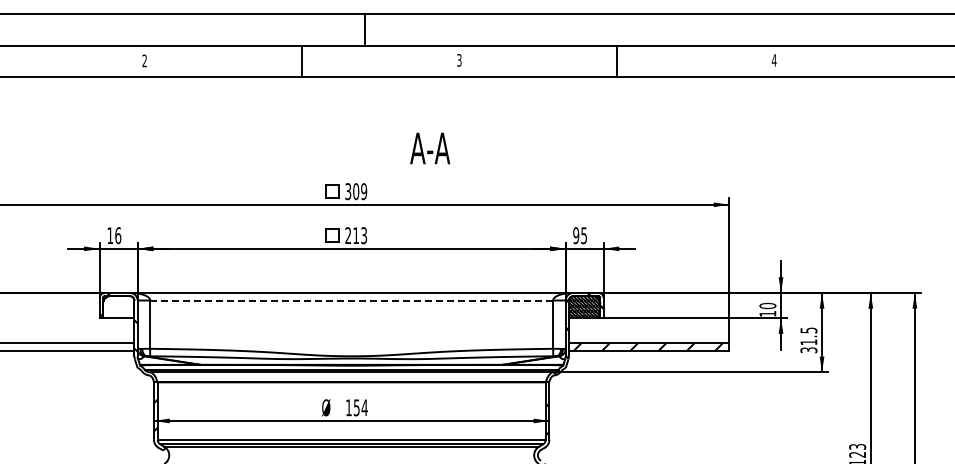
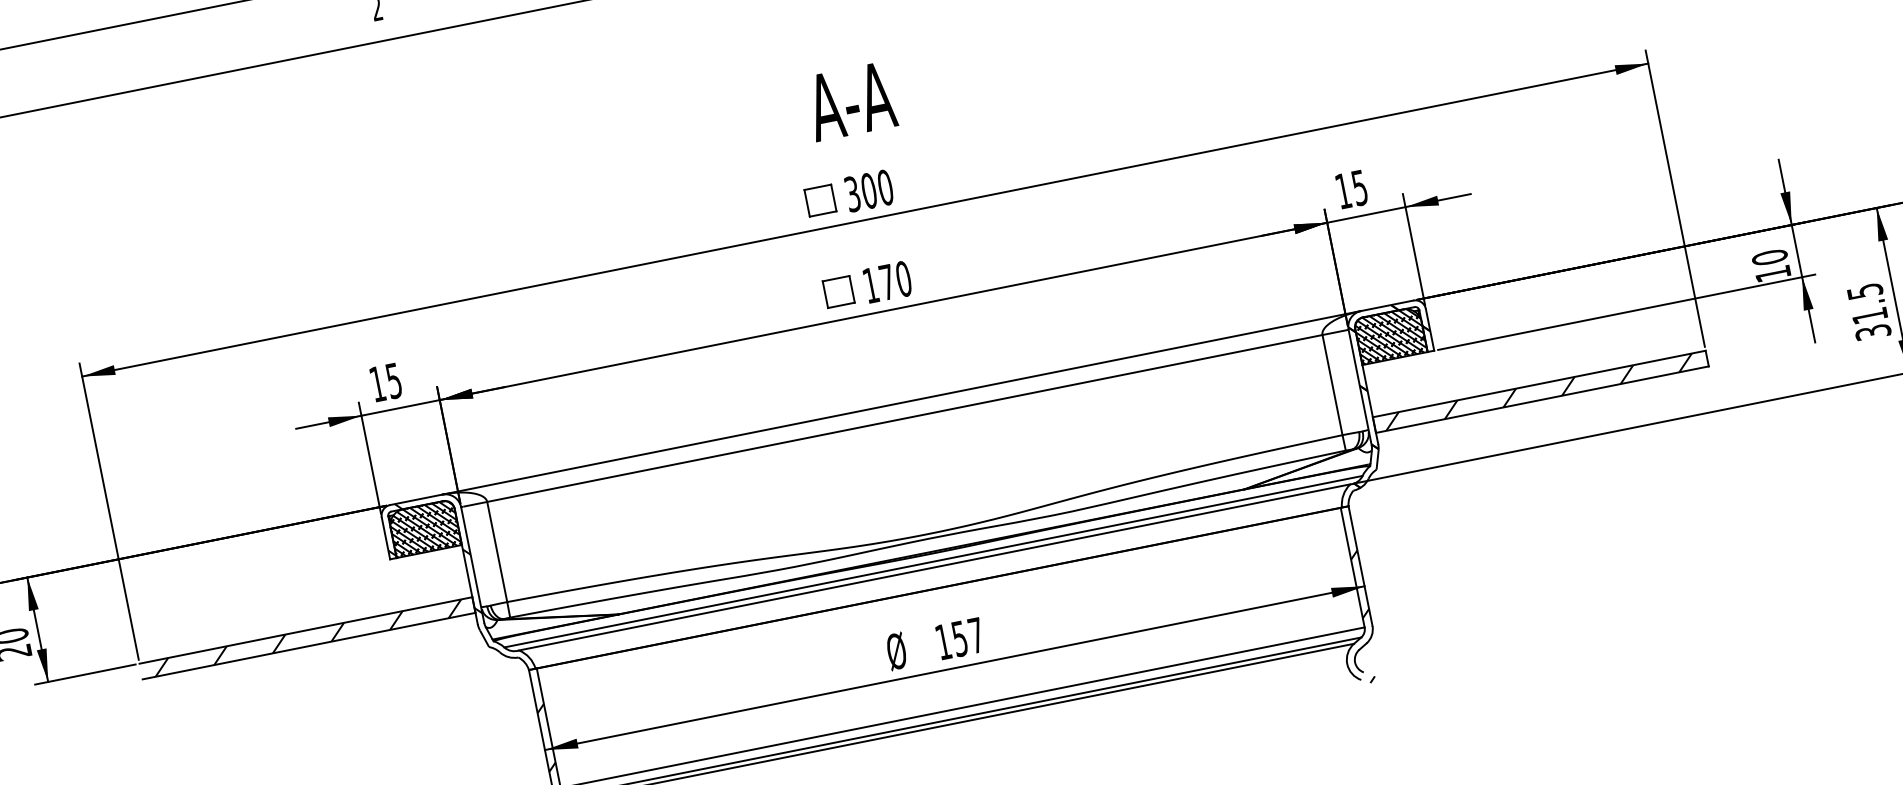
text: (430, 148) -> (851, 101), moved
text: (364, 191) -> (886, 187), 309 -> 300
text: (118, 235) -> (394, 380), 16 -> 15
text: (356, 235) -> (887, 281), 213 -> 170
text: (576, 235) -> (1343, 190), 95 -> 15
line: (352, 300) -> (906, 418), dashed -> solid
hatch: (118, 307) -> (424, 529), added
hatch: (68, 346) -> (336, 631), added
text: (364, 407) -> (975, 634), 154 -> 157

